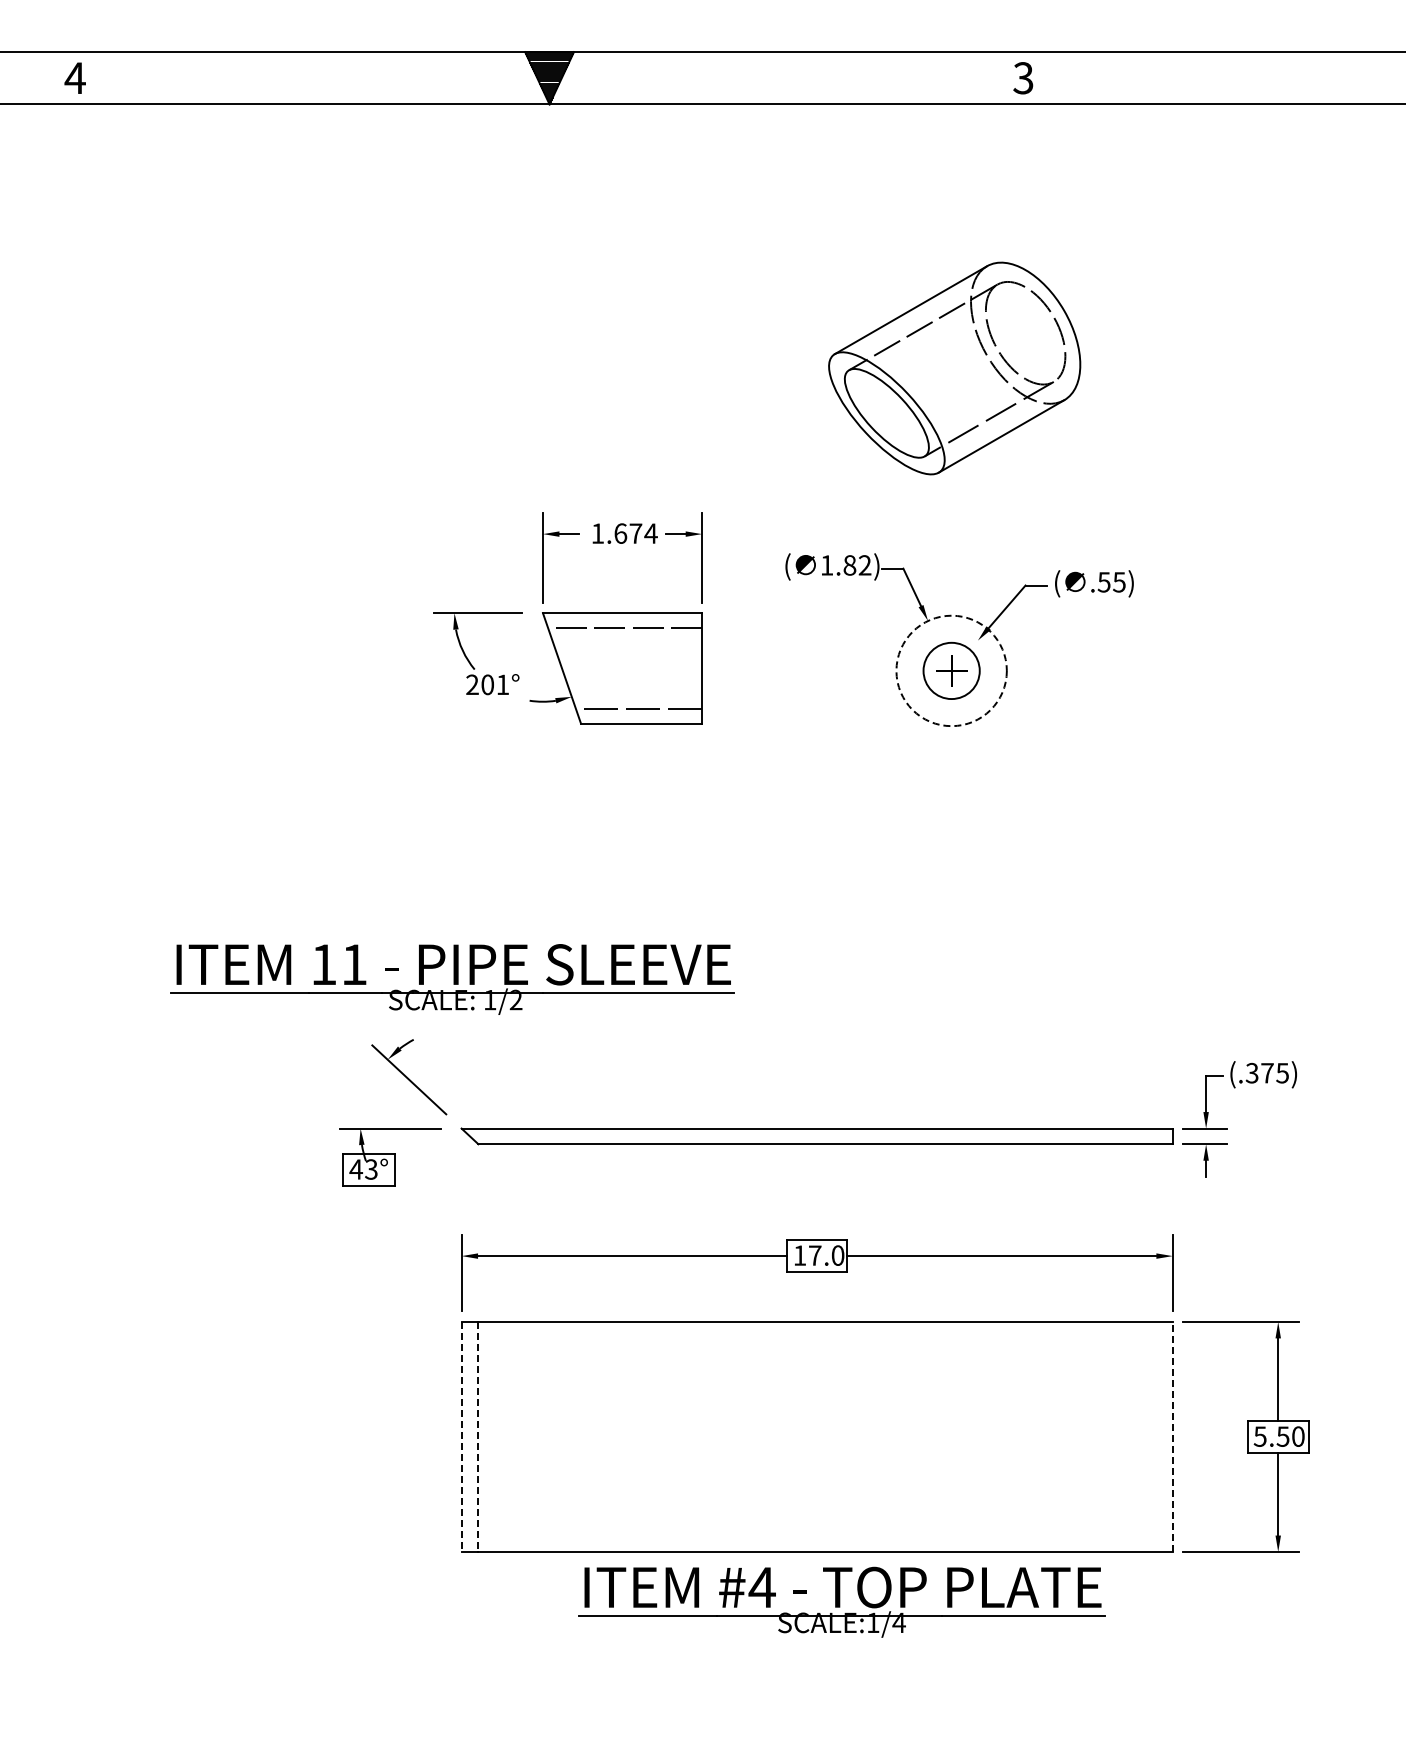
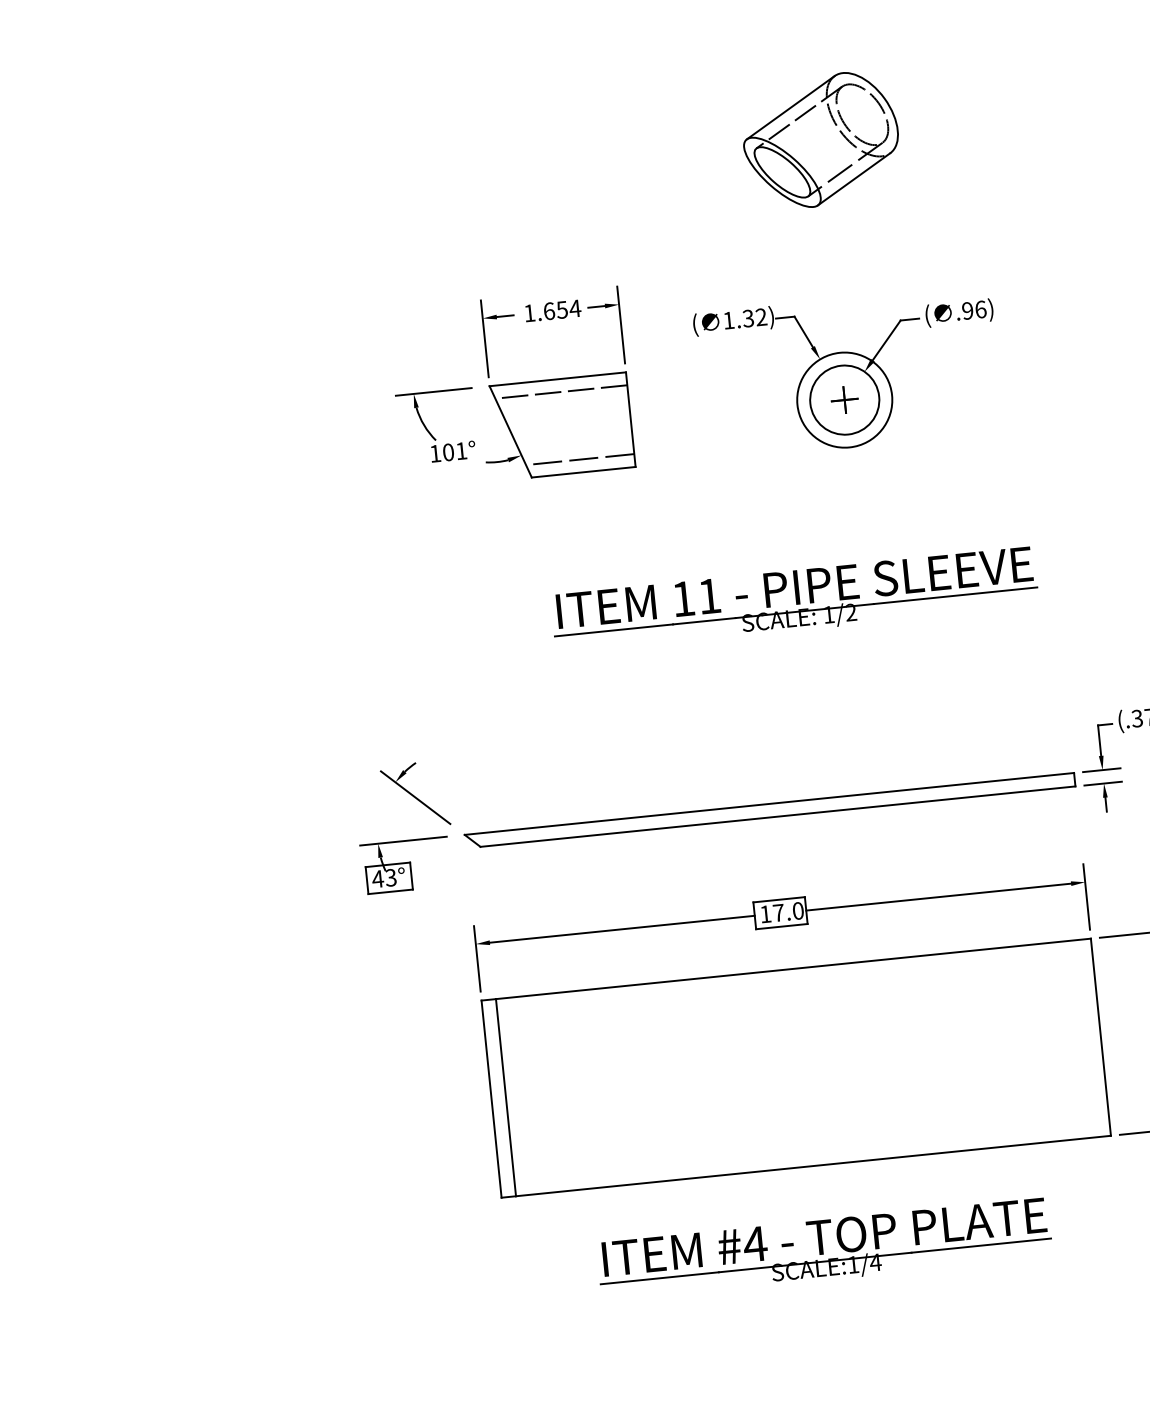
part: (954, 368) -> (820, 140), size x0.71
text: (635, 533) -> (561, 309), 1.674 -> 1.654
text: (849, 565) -> (748, 318), 1.82) -> 1.32)
text: (1111, 582) -> (974, 310), .55) -> .96)
circle: (951, 670) -> (844, 399), dashed -> solid
circle: (951, 670) -> (844, 399), size x1.43
text: (472, 684) -> (435, 453), 201° -> 101°
part: (452, 979) -> (794, 600), moved
line: (1172, 1436) -> (1100, 1036), dashed -> solid
line: (461, 1437) -> (491, 1099), dashed -> solid
line: (478, 1437) -> (506, 1098), dashed -> solid
part: (841, 1601) -> (824, 1249), moved

